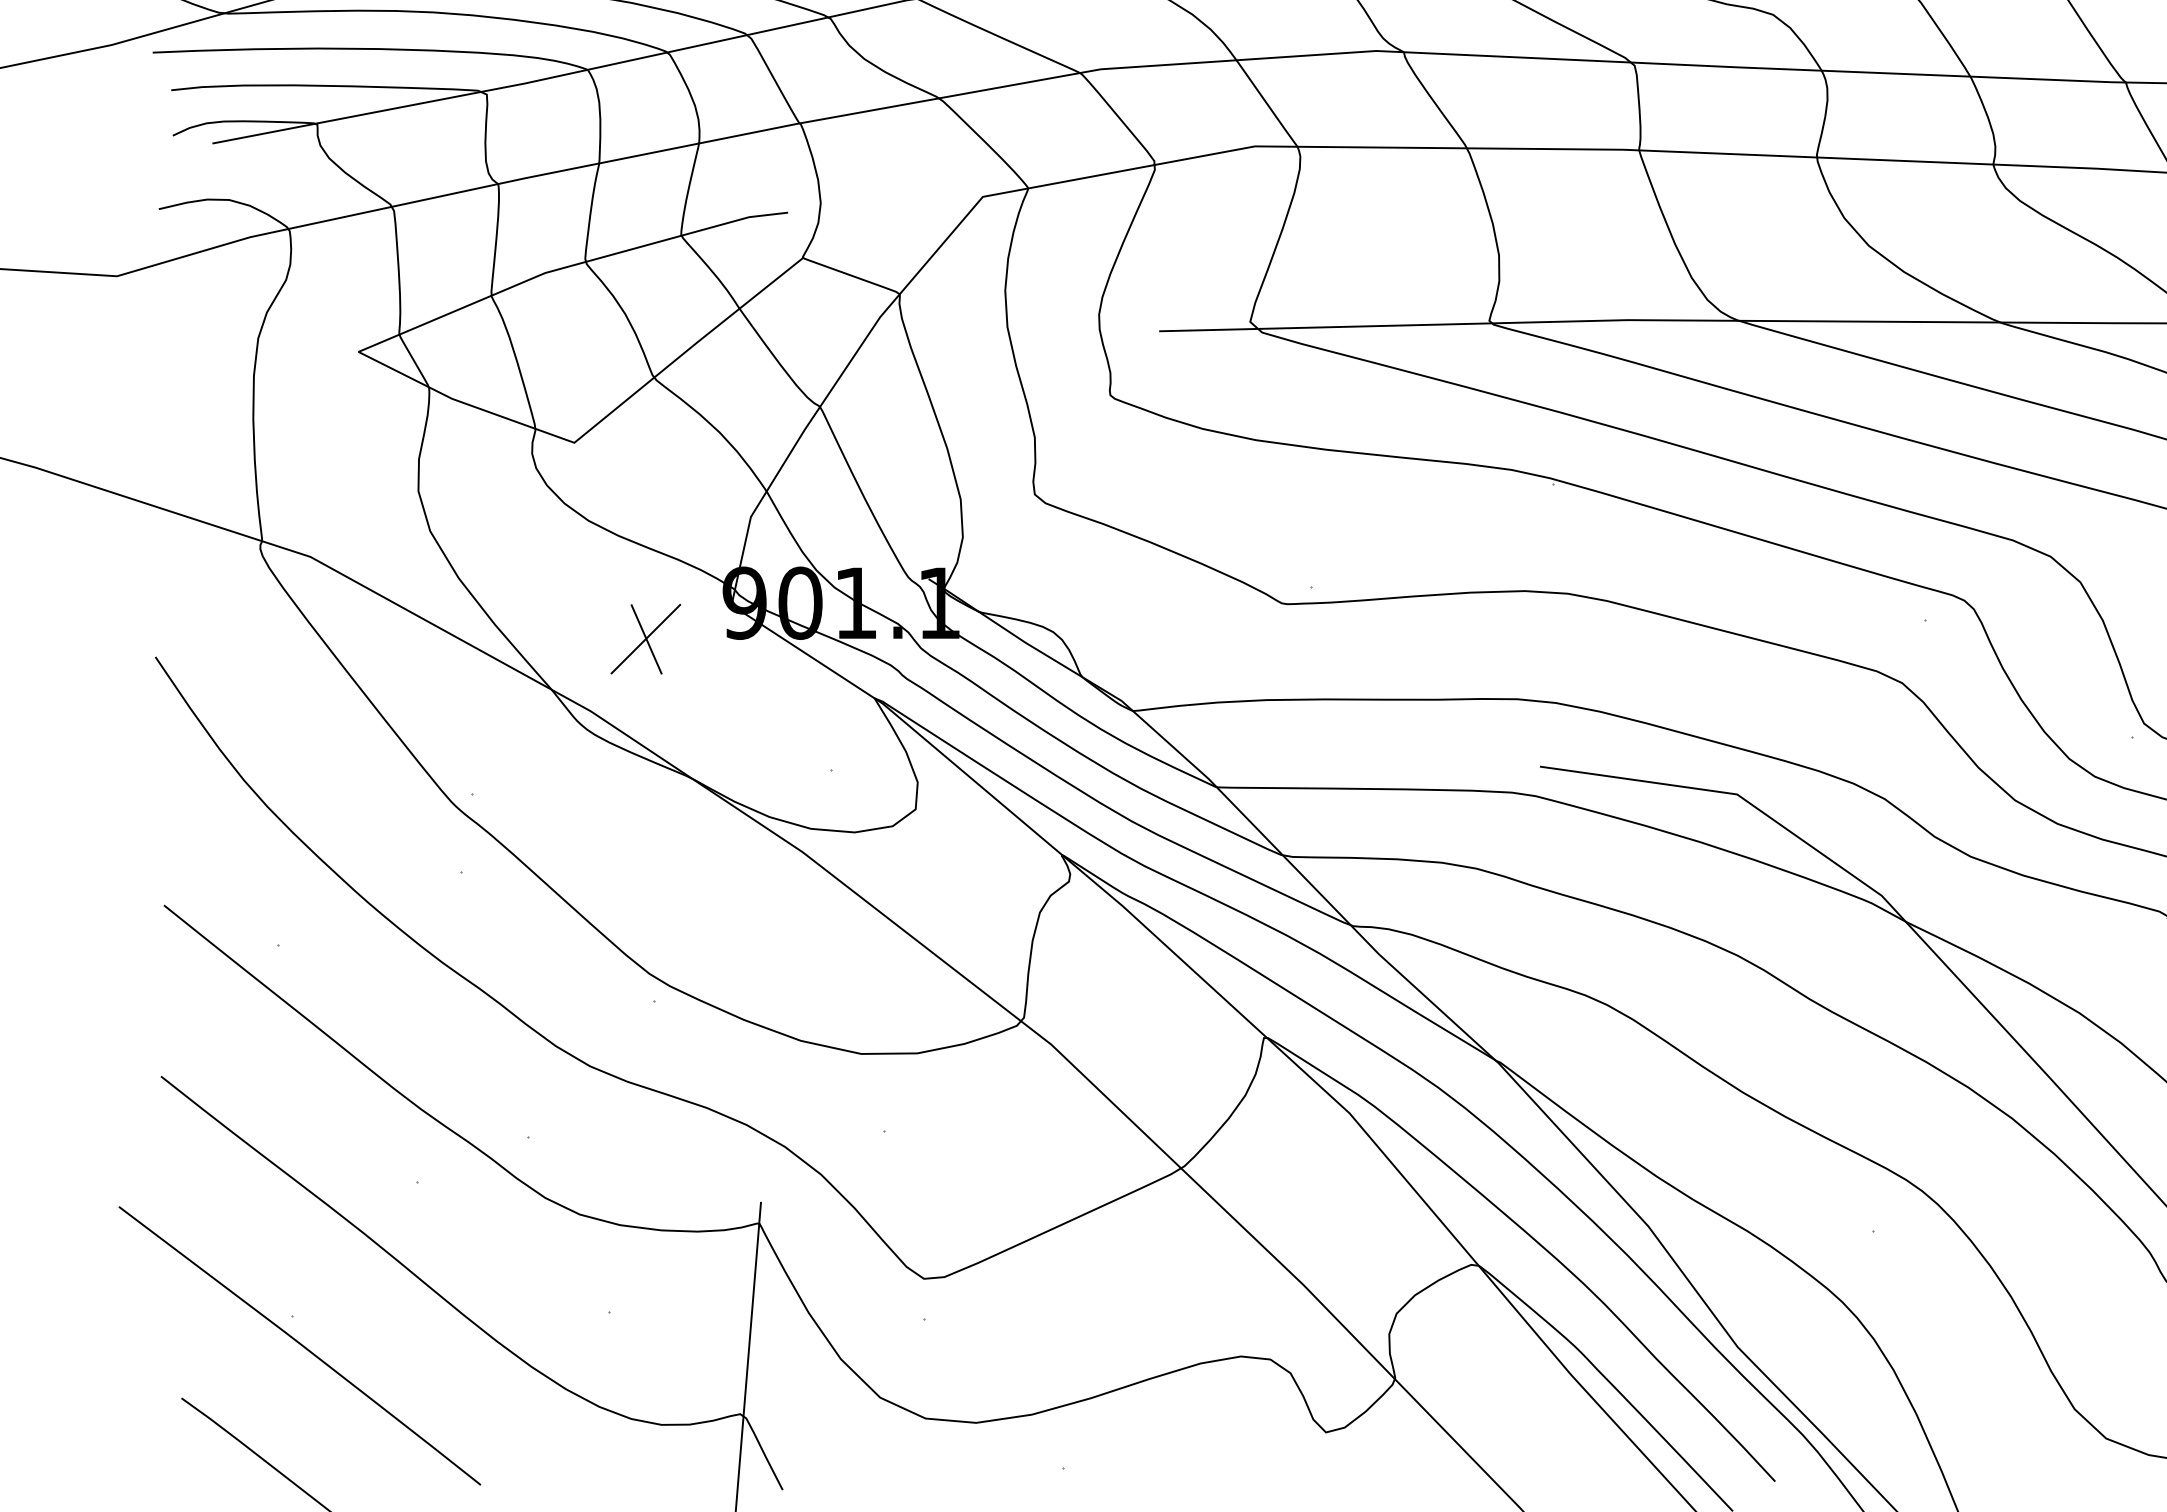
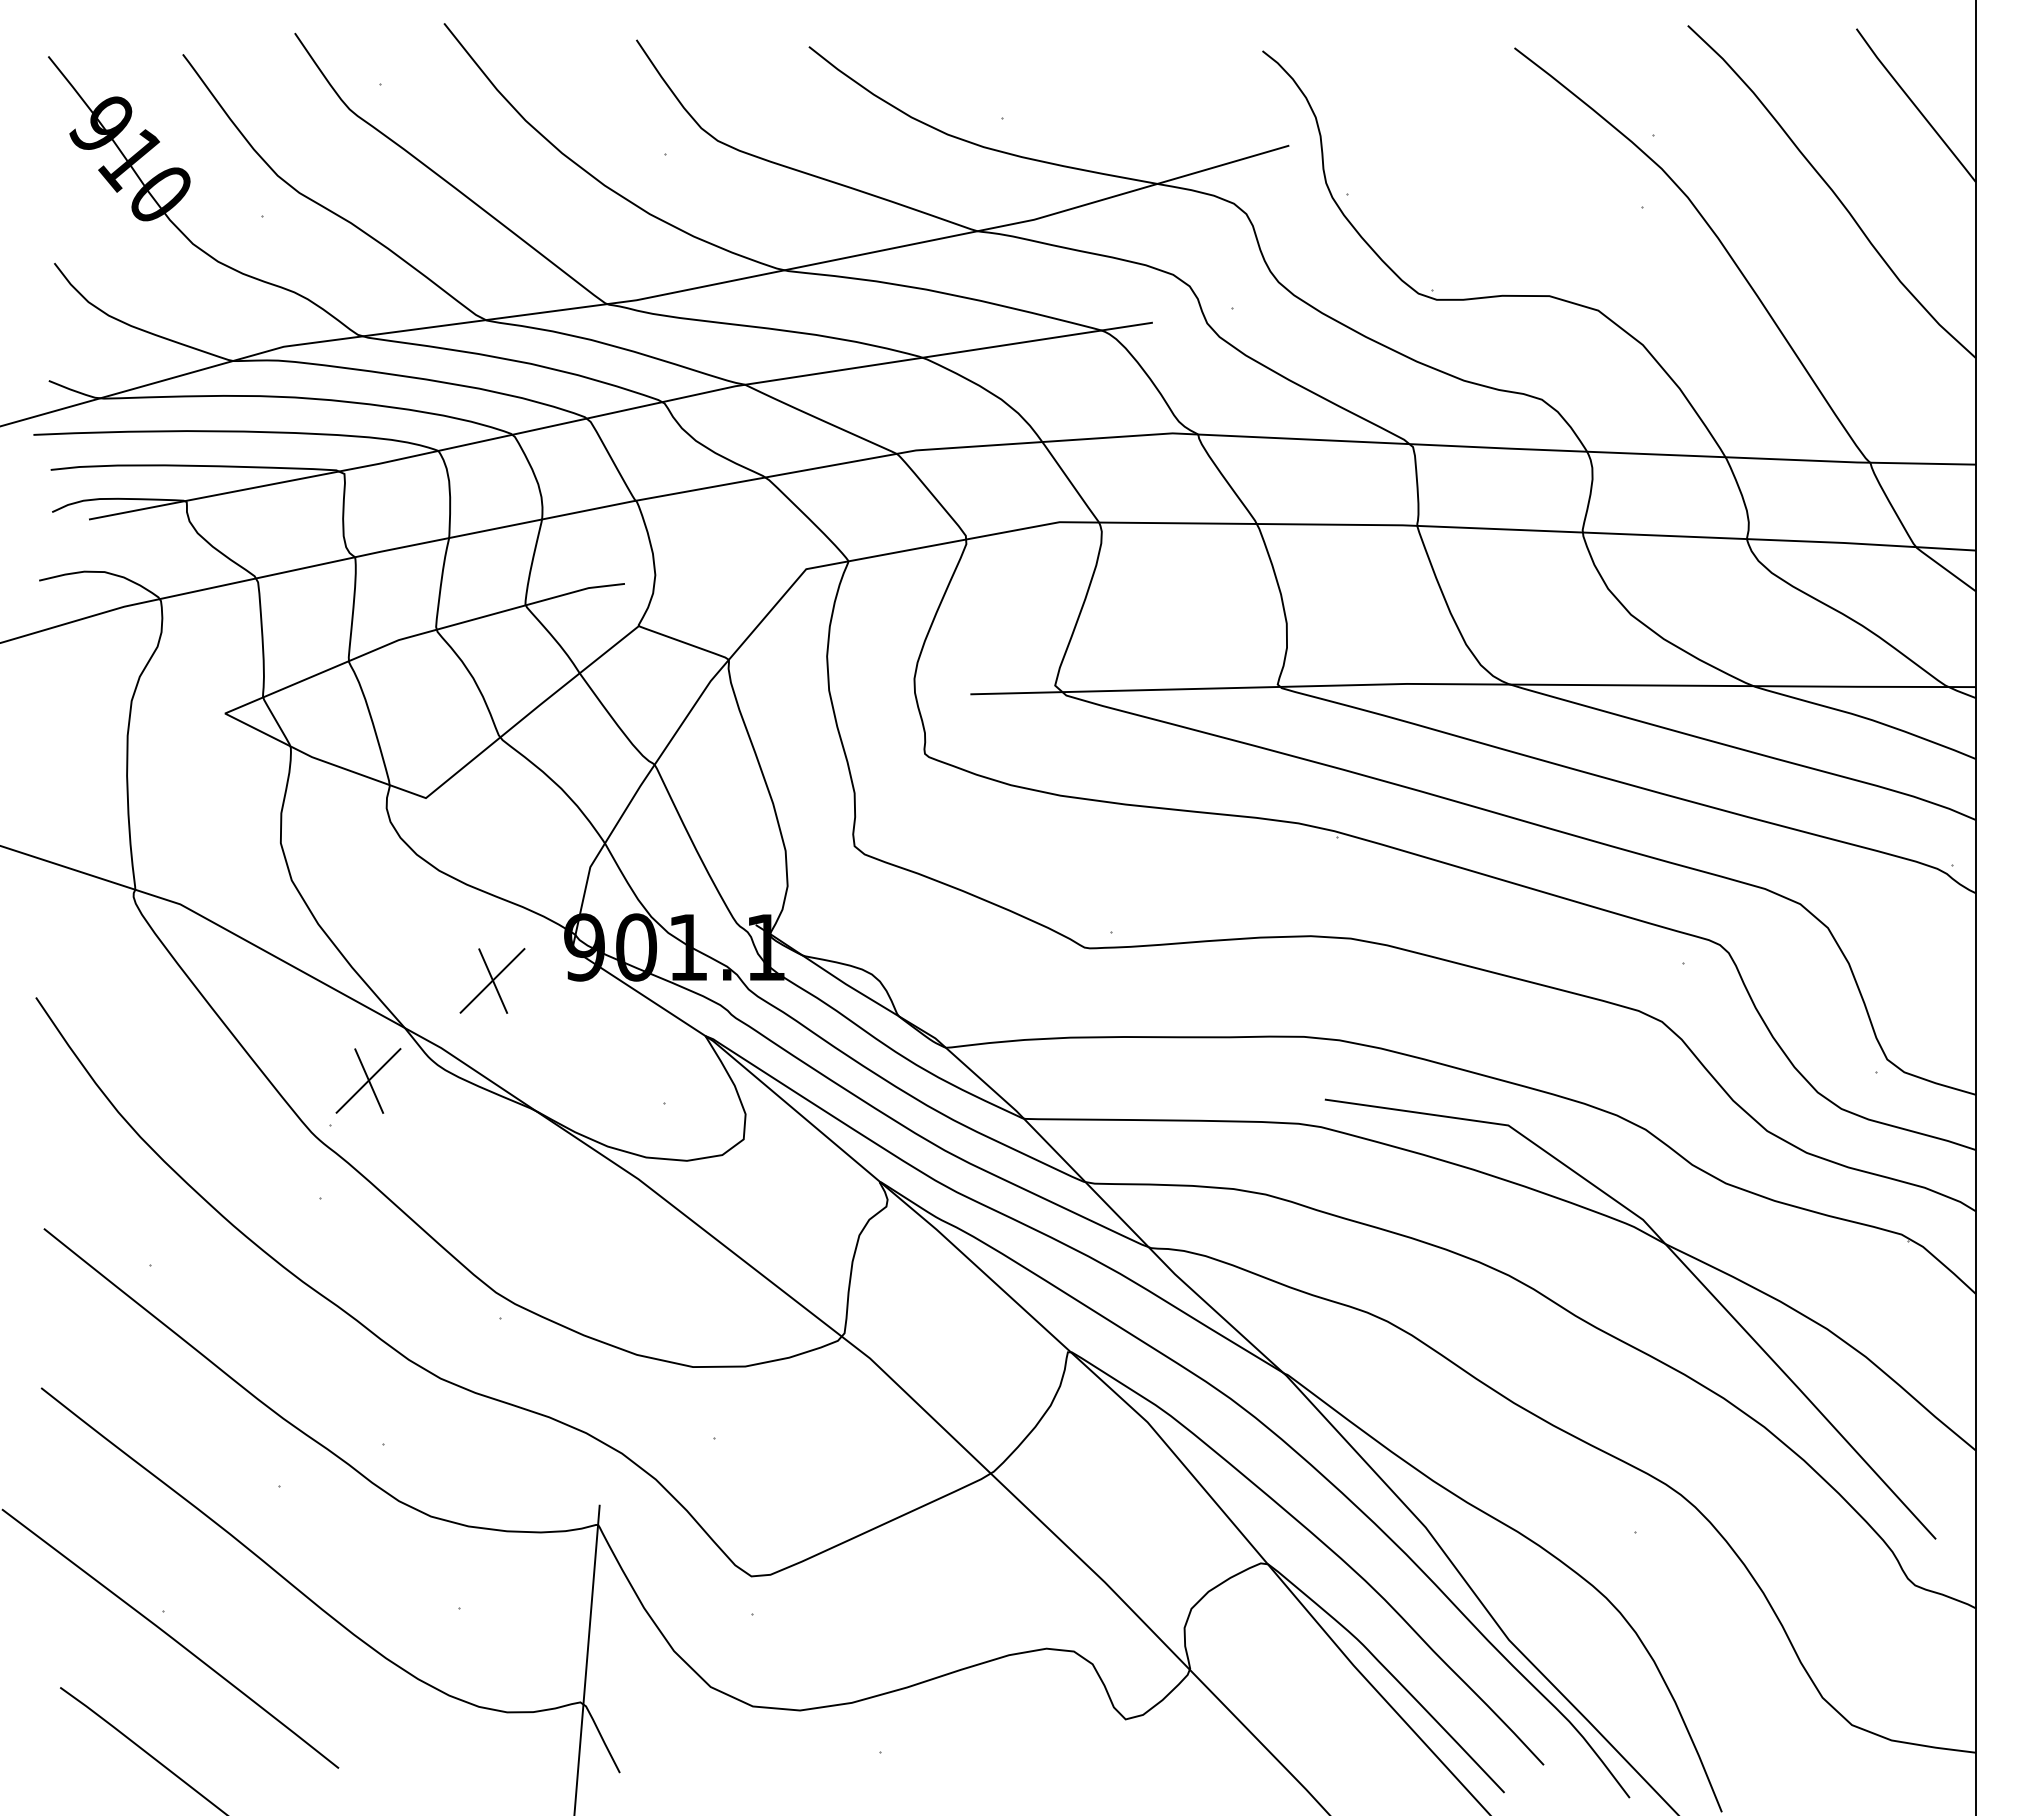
part: (512, 746) -> (368, 1080), added

